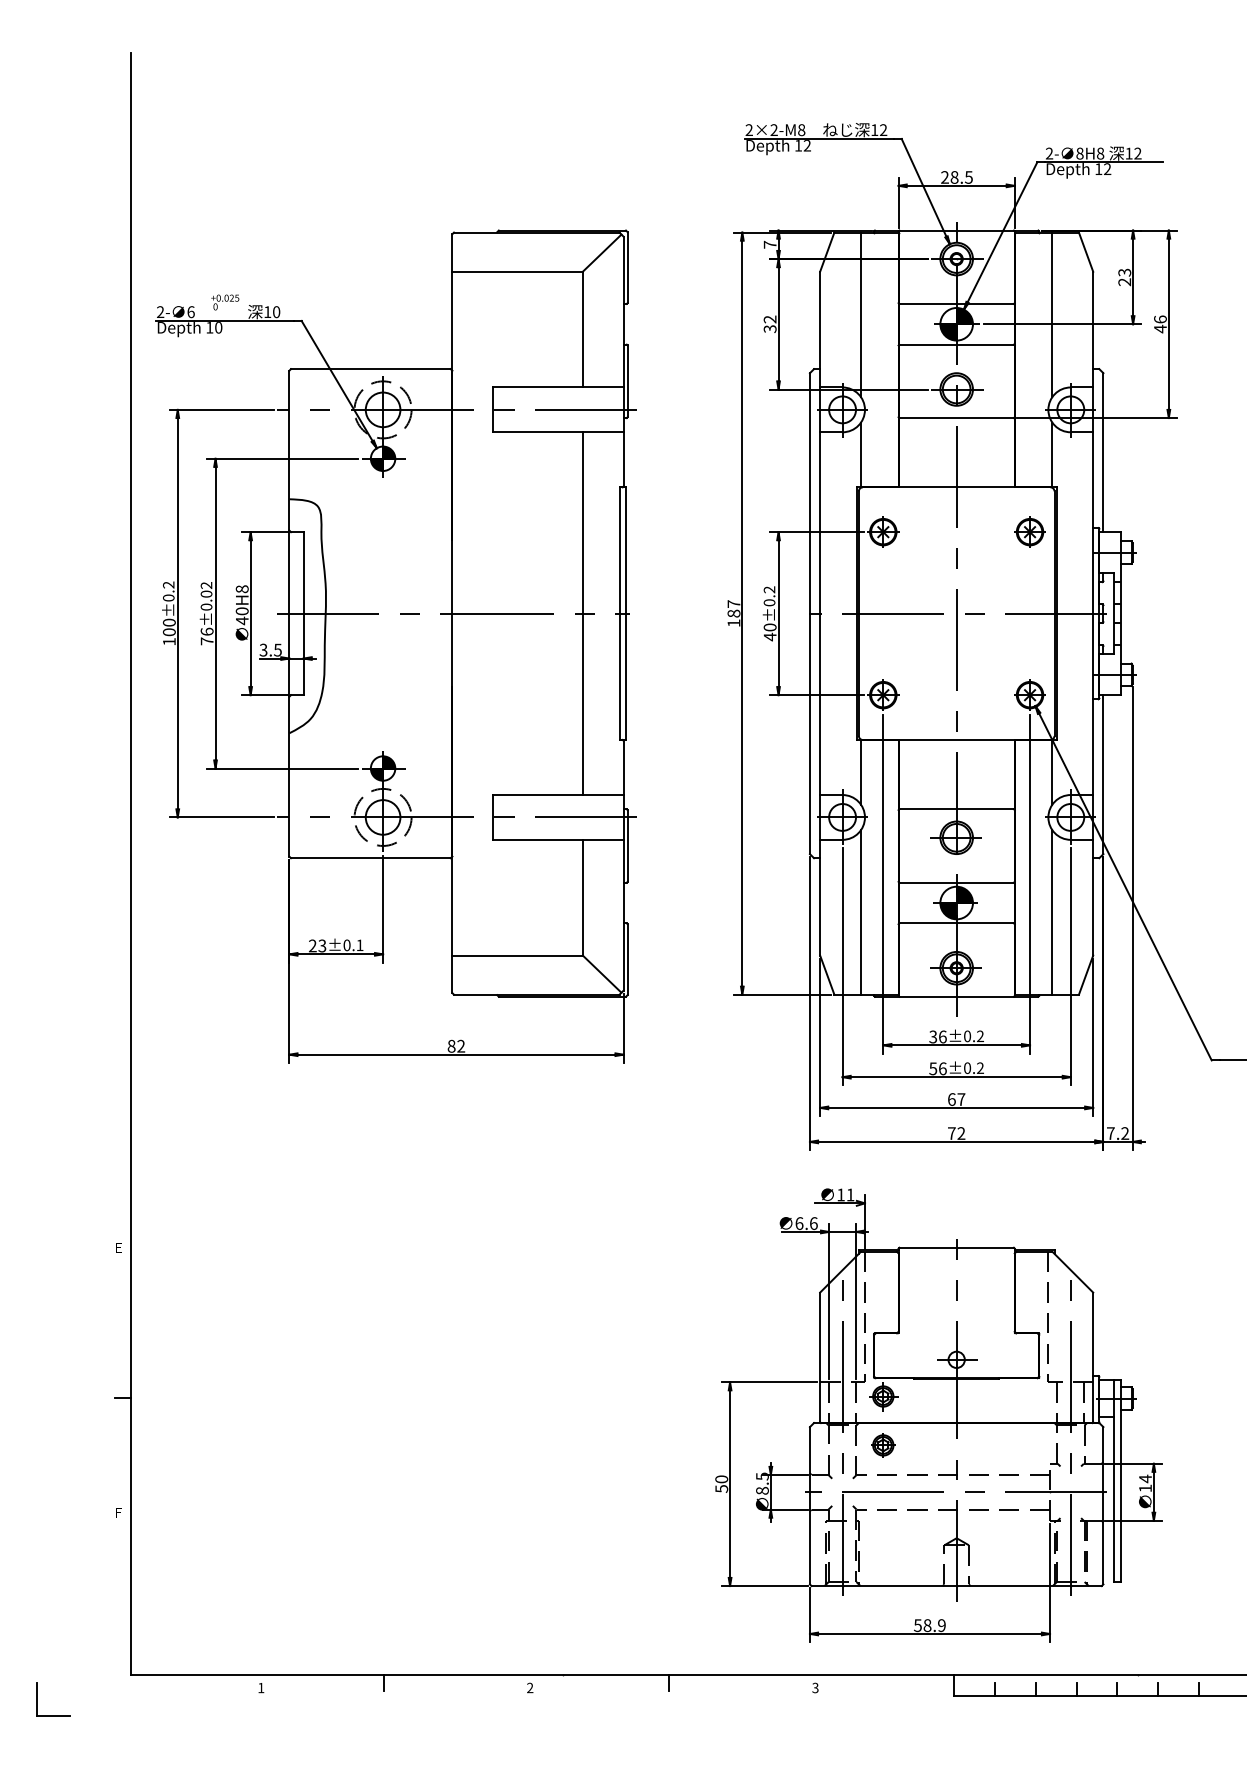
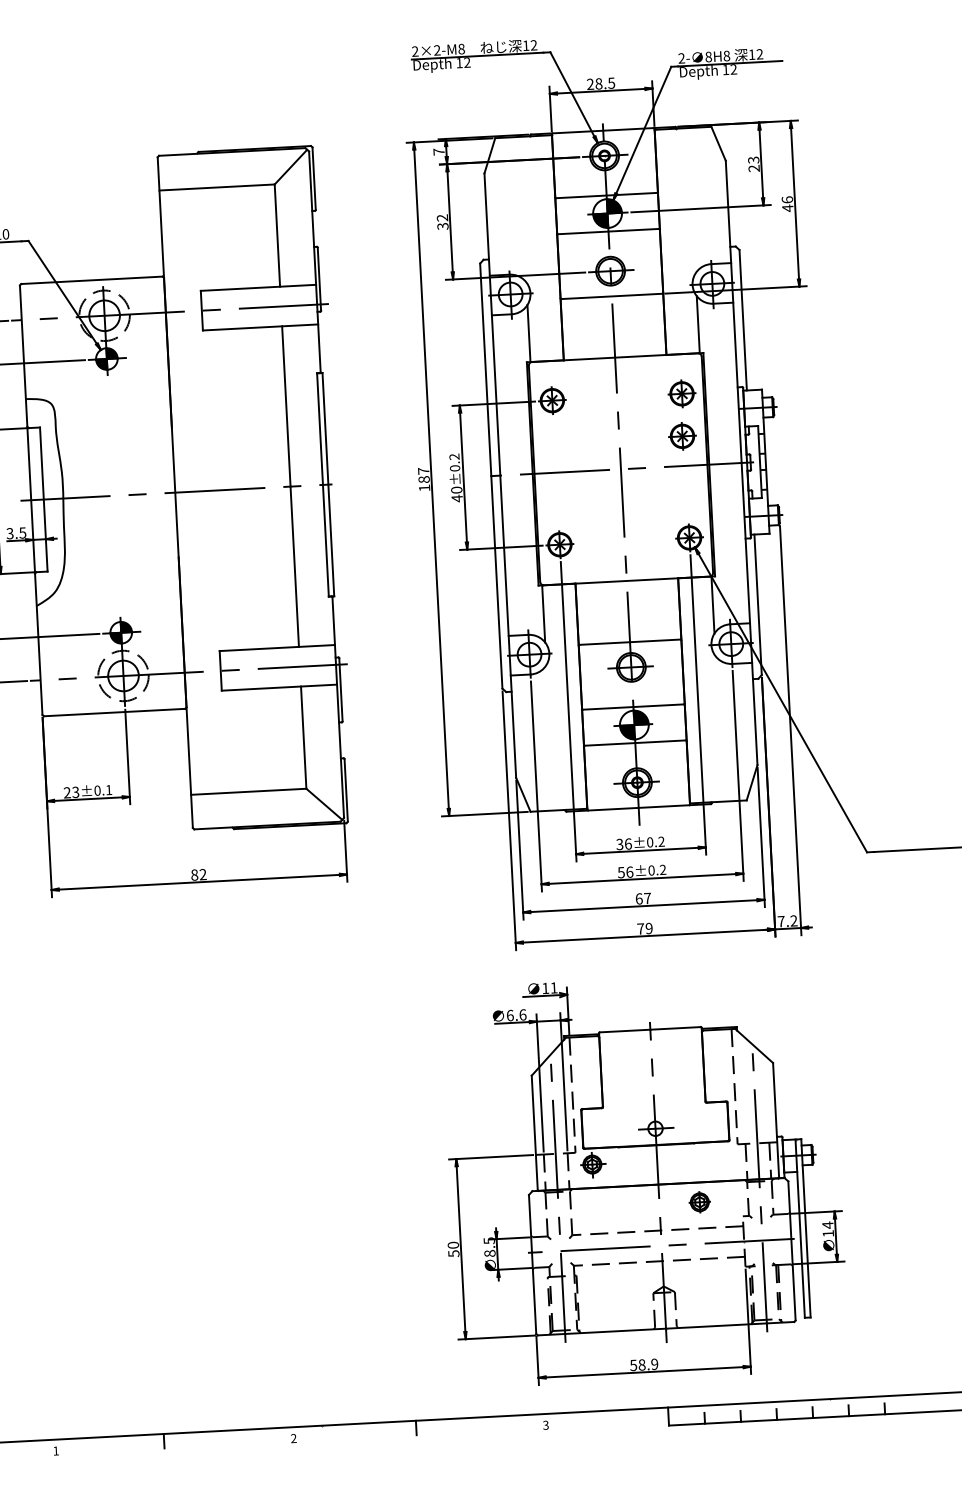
line: (860, 314) -> (522, 209), removed
line: (1052, 314) -> (691, 200), removed
part: (1027, 579) -> (681, 435), added
line: (860, 912) -> (549, 737), removed
line: (1052, 912) -> (719, 728), removed
text: (961, 1133) -> (649, 928), 72 -> 79
part: (883, 1445) -> (699, 1202), moved

